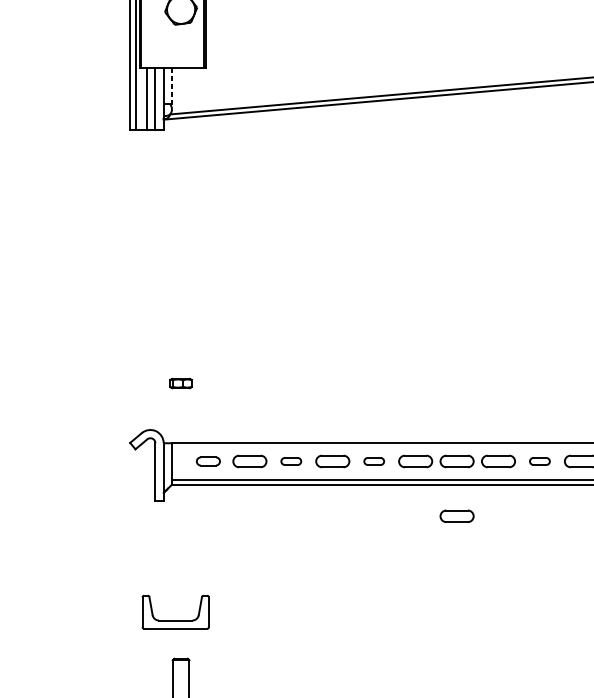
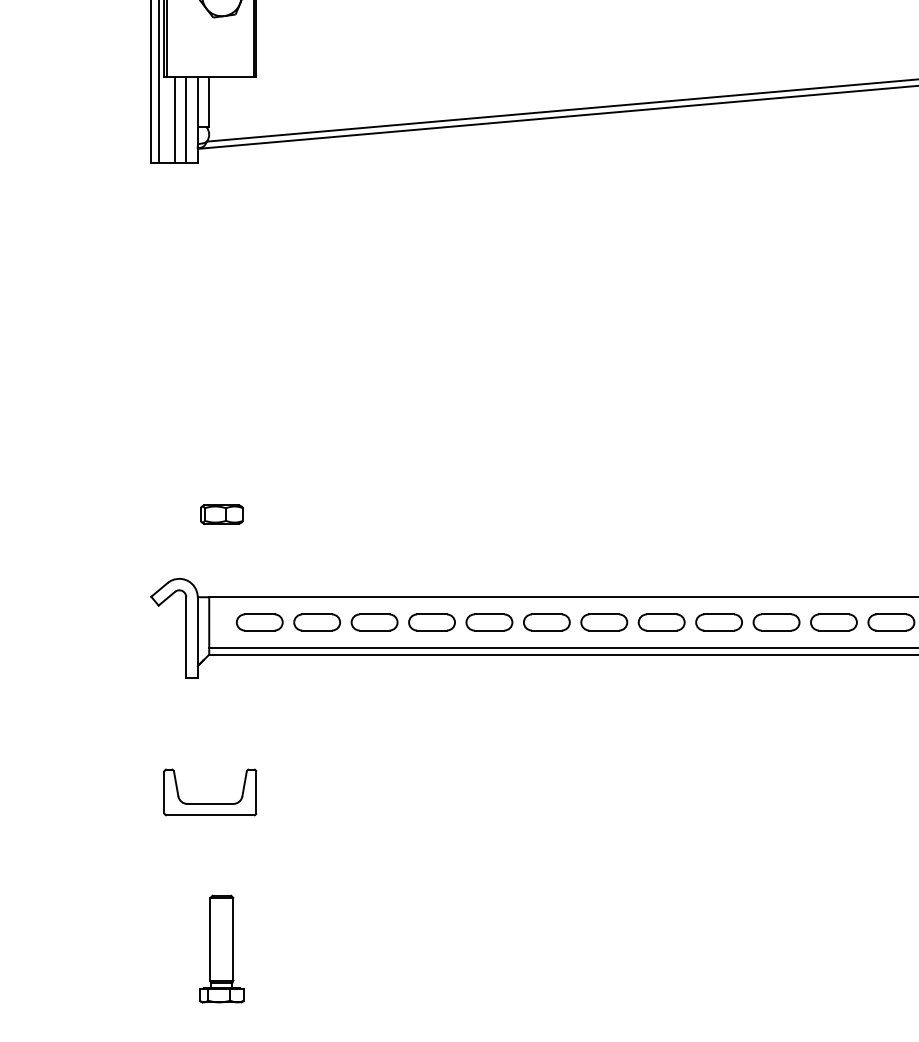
line: (172, 86) -> (209, 102), dashed -> solid
part: (180, 383) -> (221, 514), size x1.43
part: (208, 461) -> (259, 622), size x1.43
part: (291, 461) -> (374, 622), size x1.67
part: (374, 461) -> (489, 622), size x1.67
part: (539, 461) -> (718, 622), size x1.67
part: (457, 516) -> (604, 698), removed
part: (175, 620) -> (210, 803), moved

